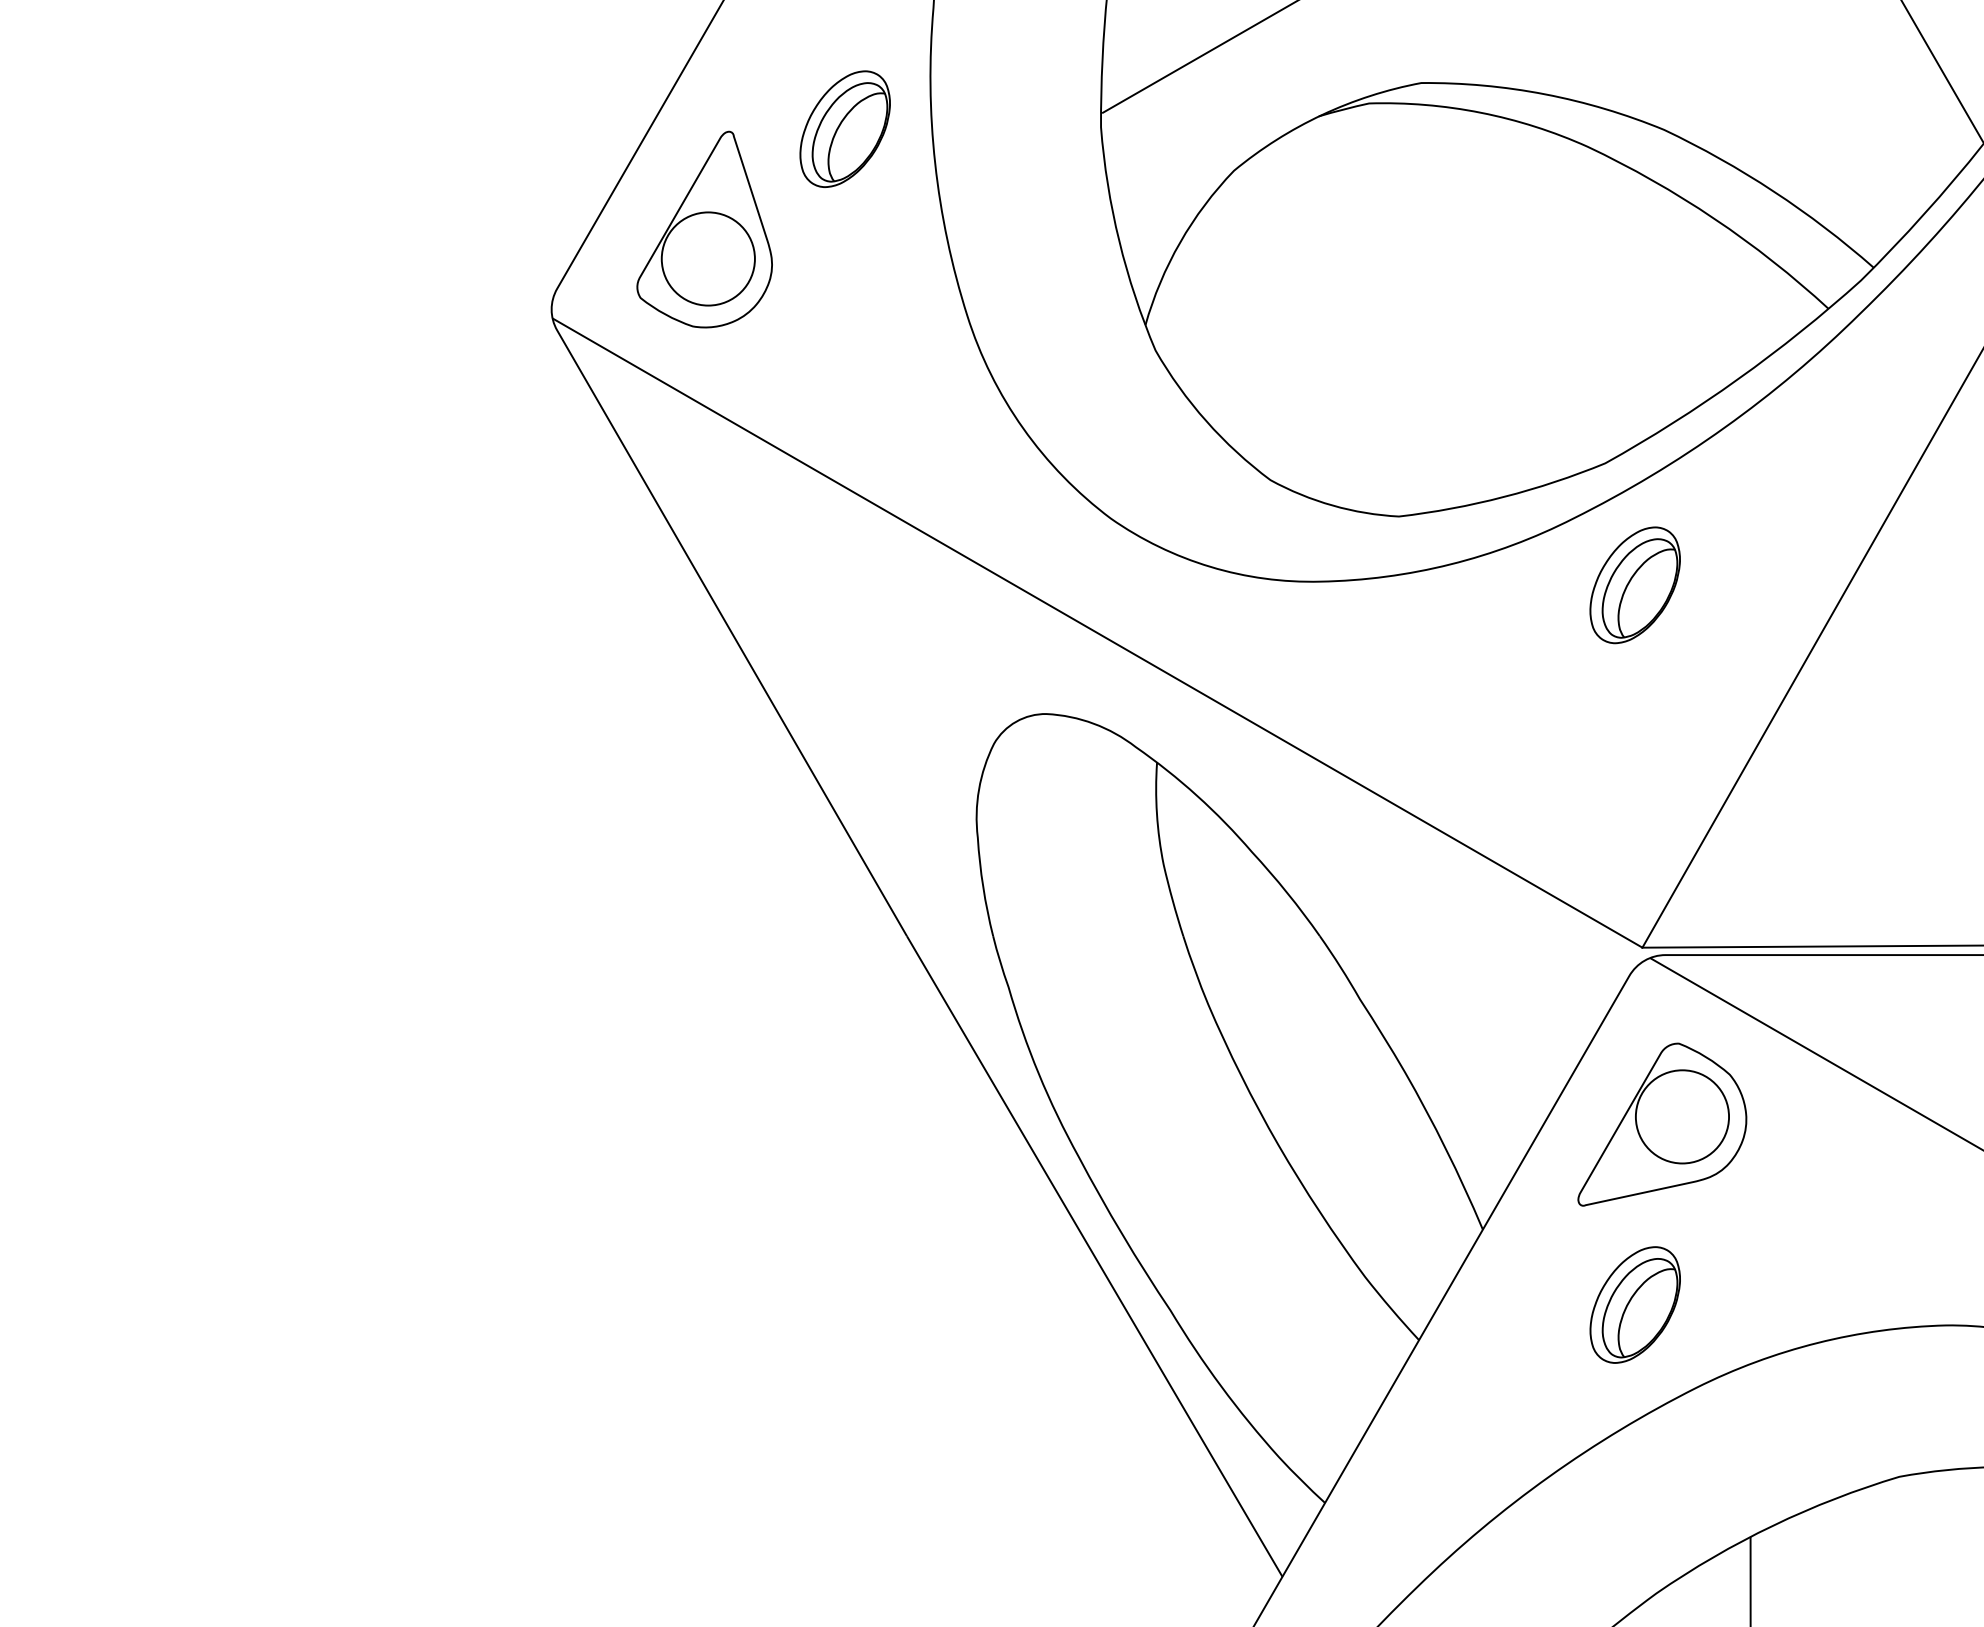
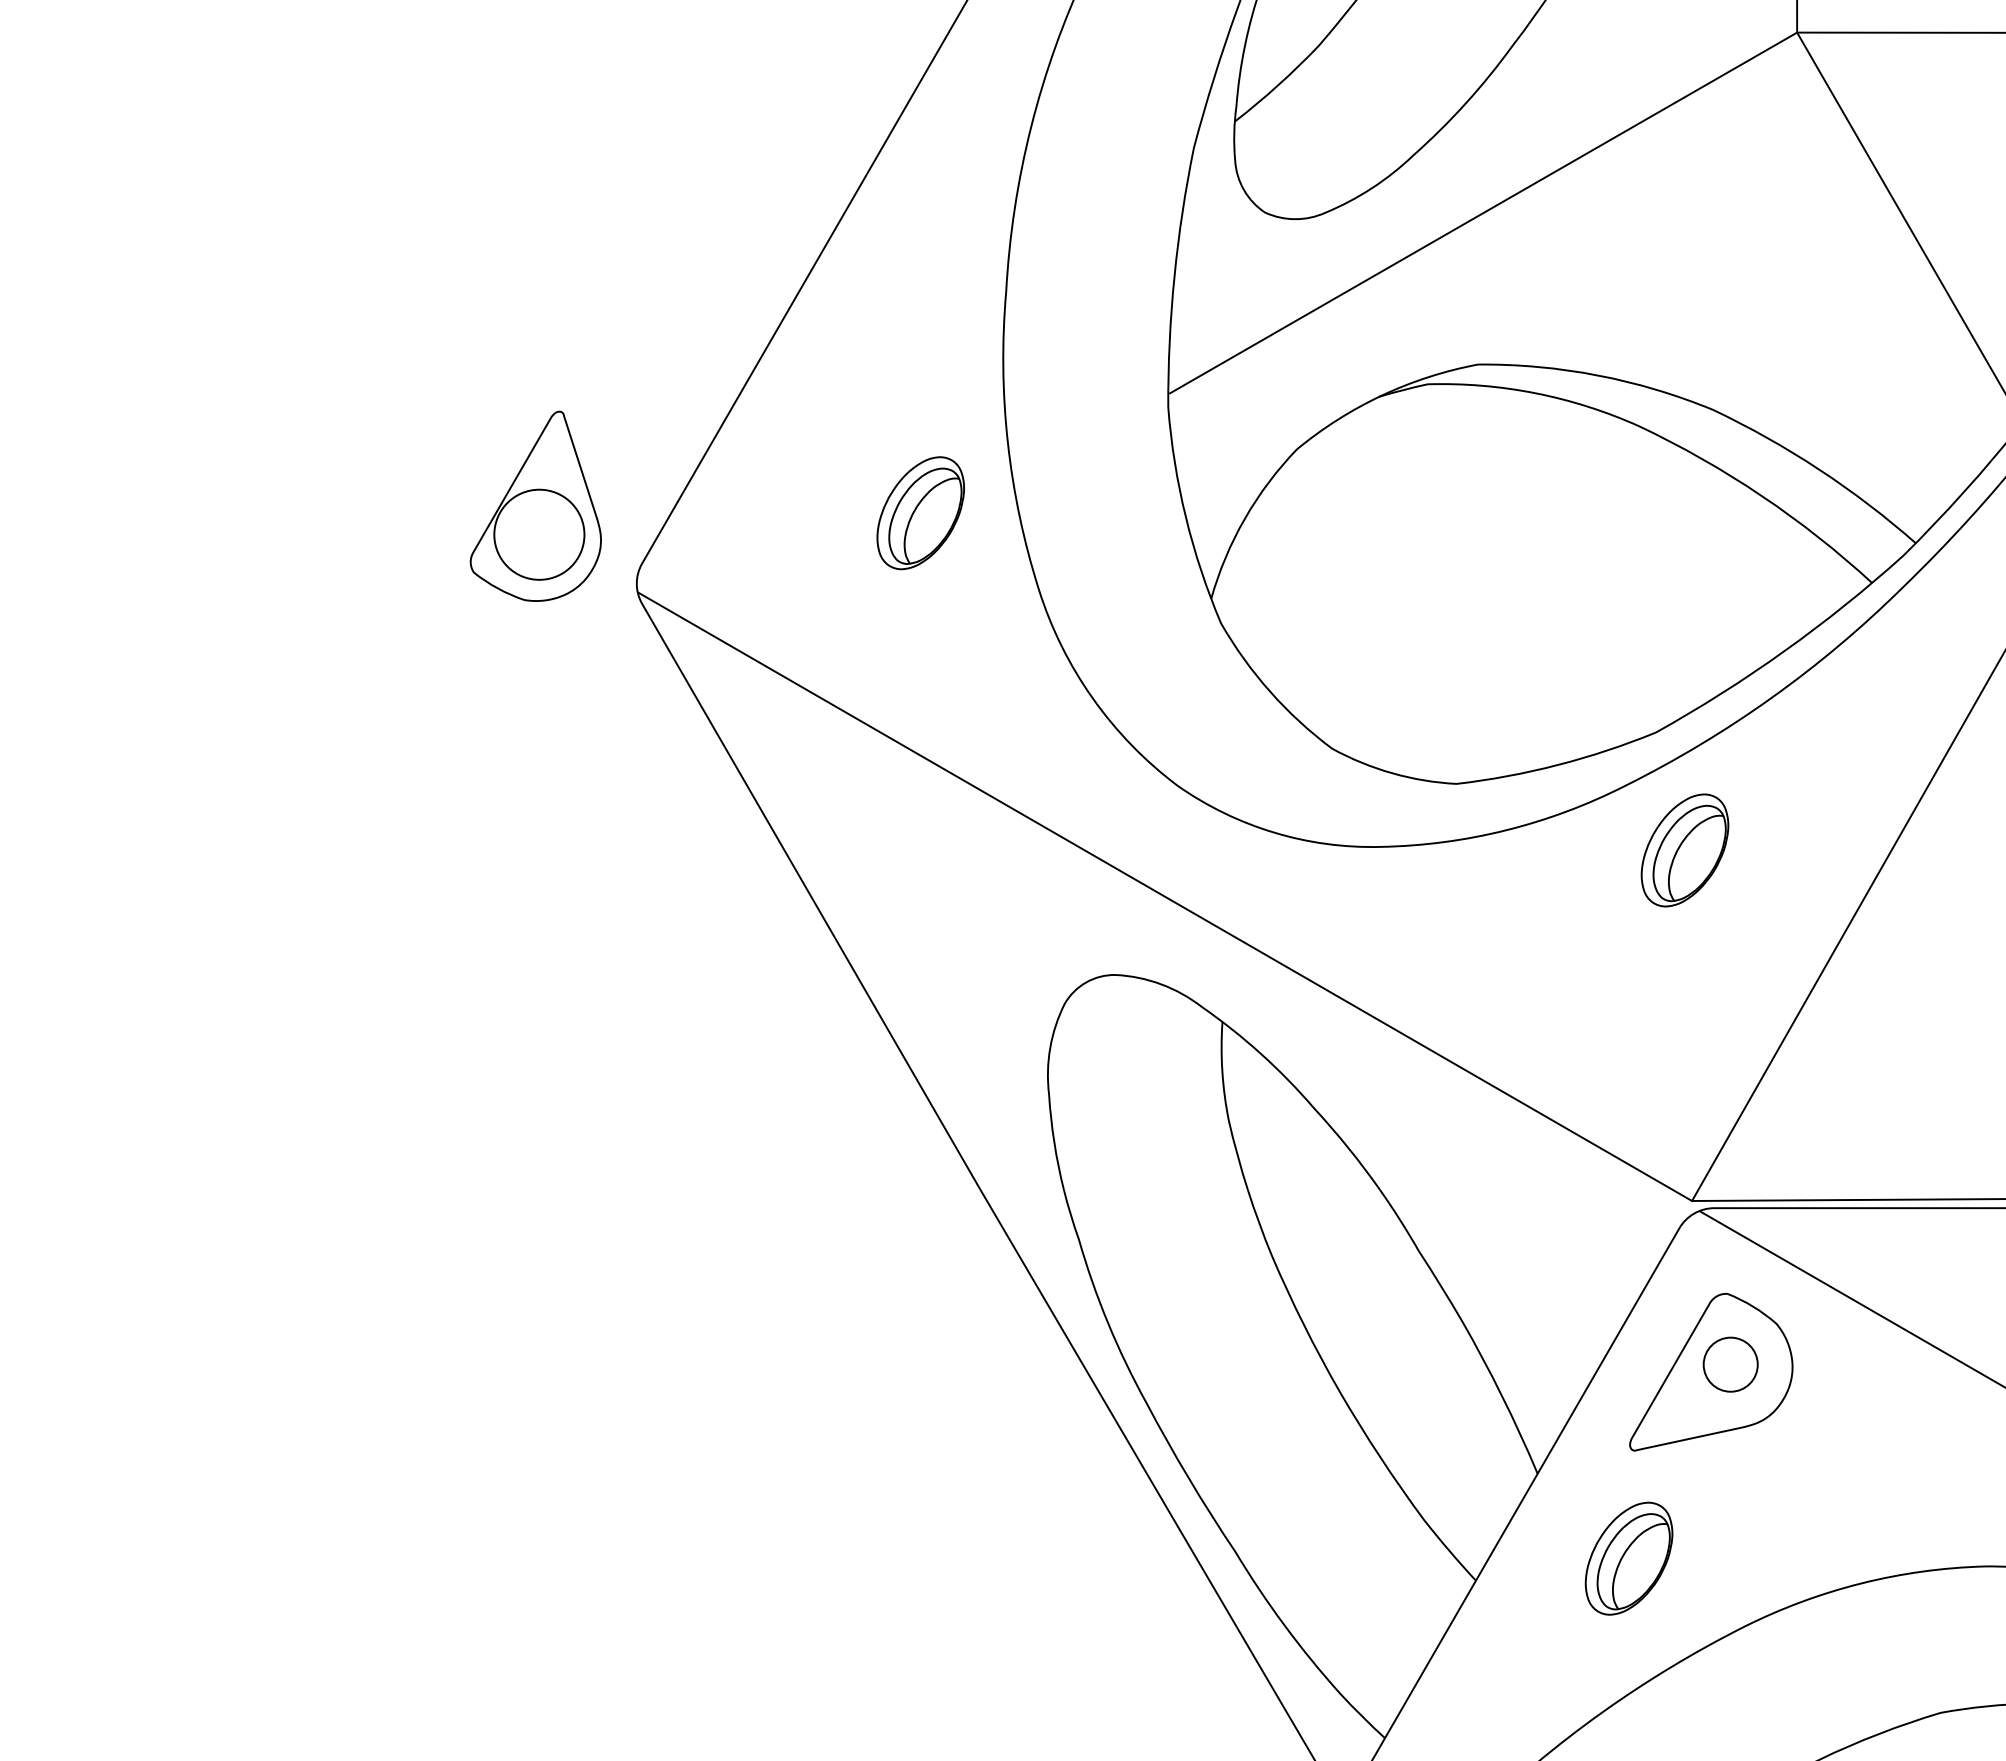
part: (844, 129) -> (920, 513), moved
part: (704, 228) -> (535, 505), moved
circle: (1682, 1116) -> (1730, 1364), size x0.6
part: (1634, 1304) -> (1628, 1558), moved

